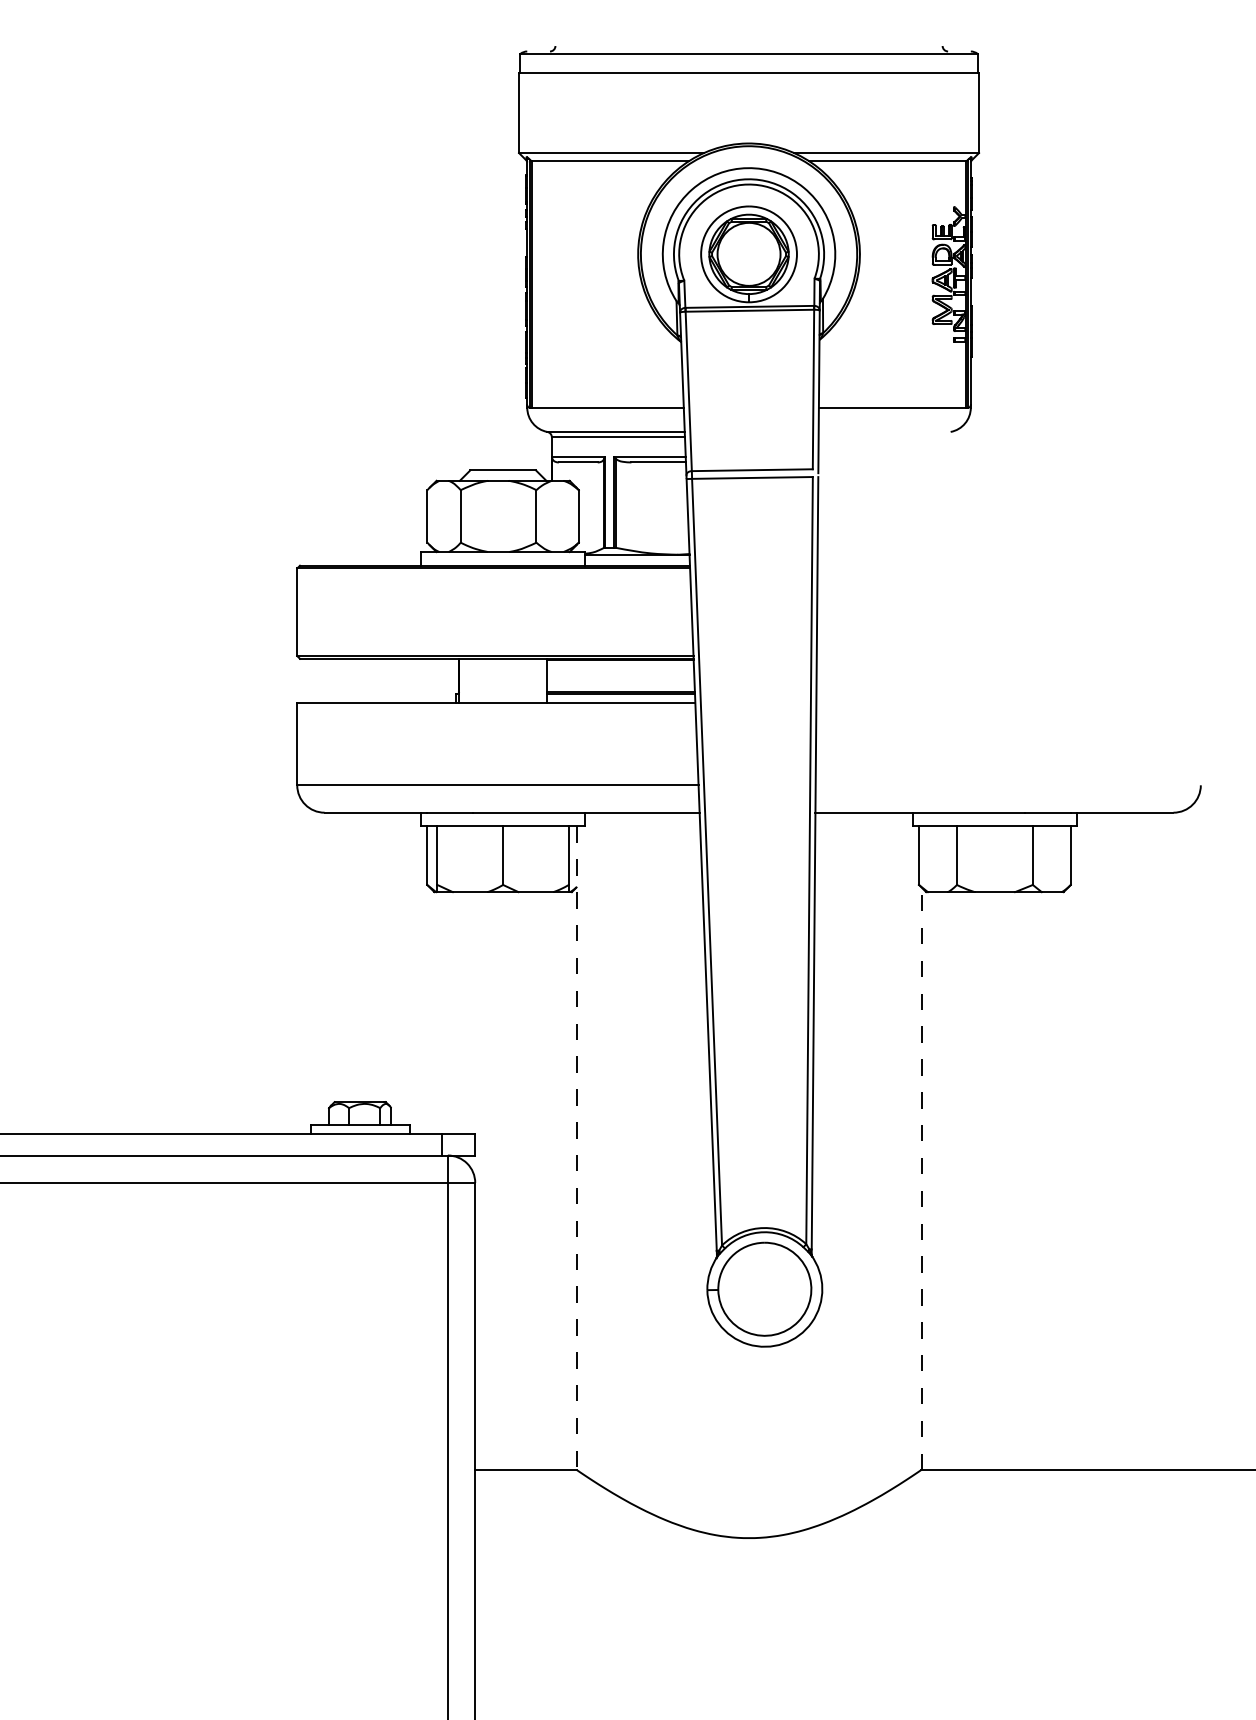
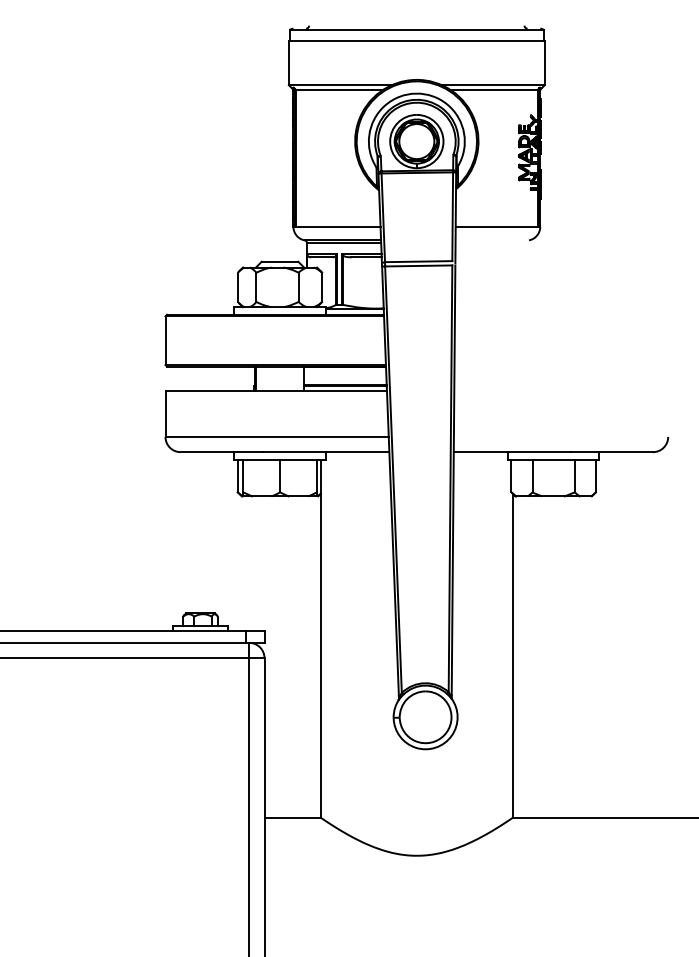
line: (575, 1147) -> (320, 638), dashed -> solid
line: (920, 1178) -> (512, 655), dashed -> solid

